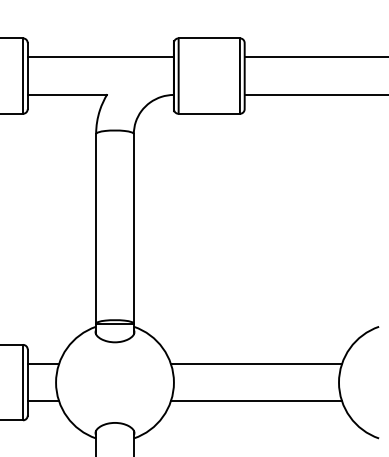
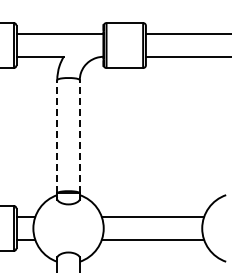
line: (96, 228) -> (57, 136), solid -> dashed
line: (133, 228) -> (79, 136), solid -> dashed

